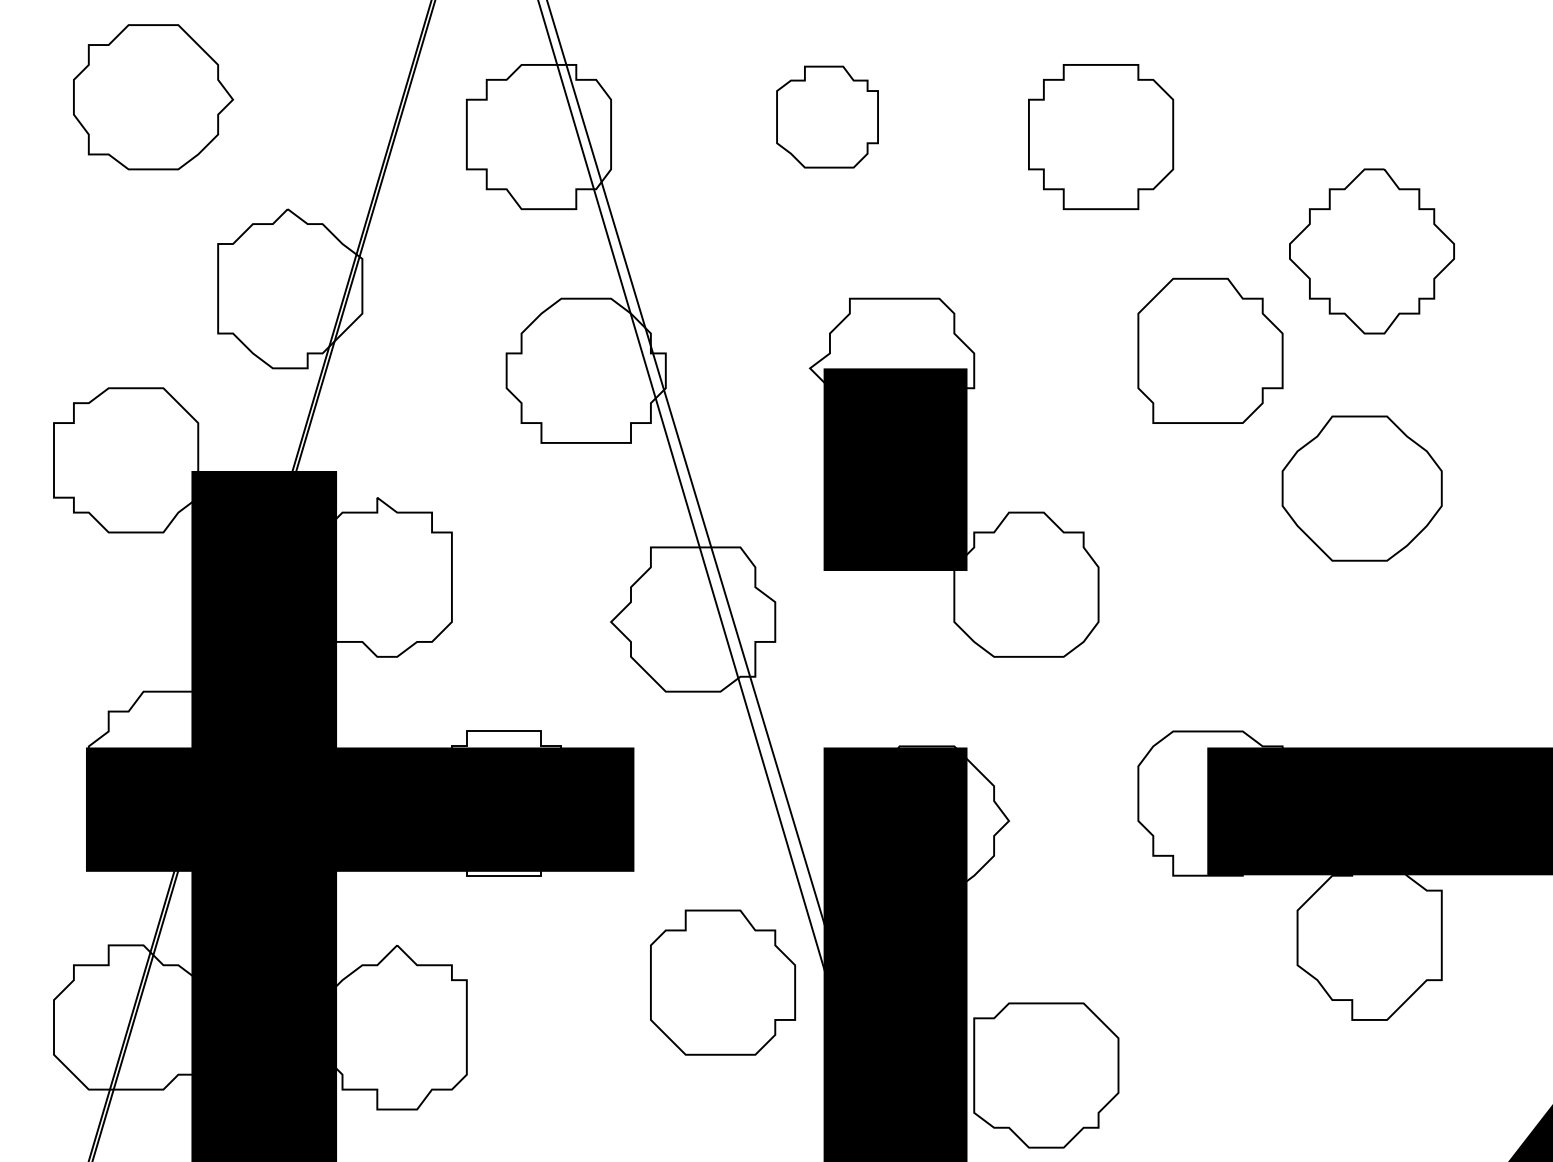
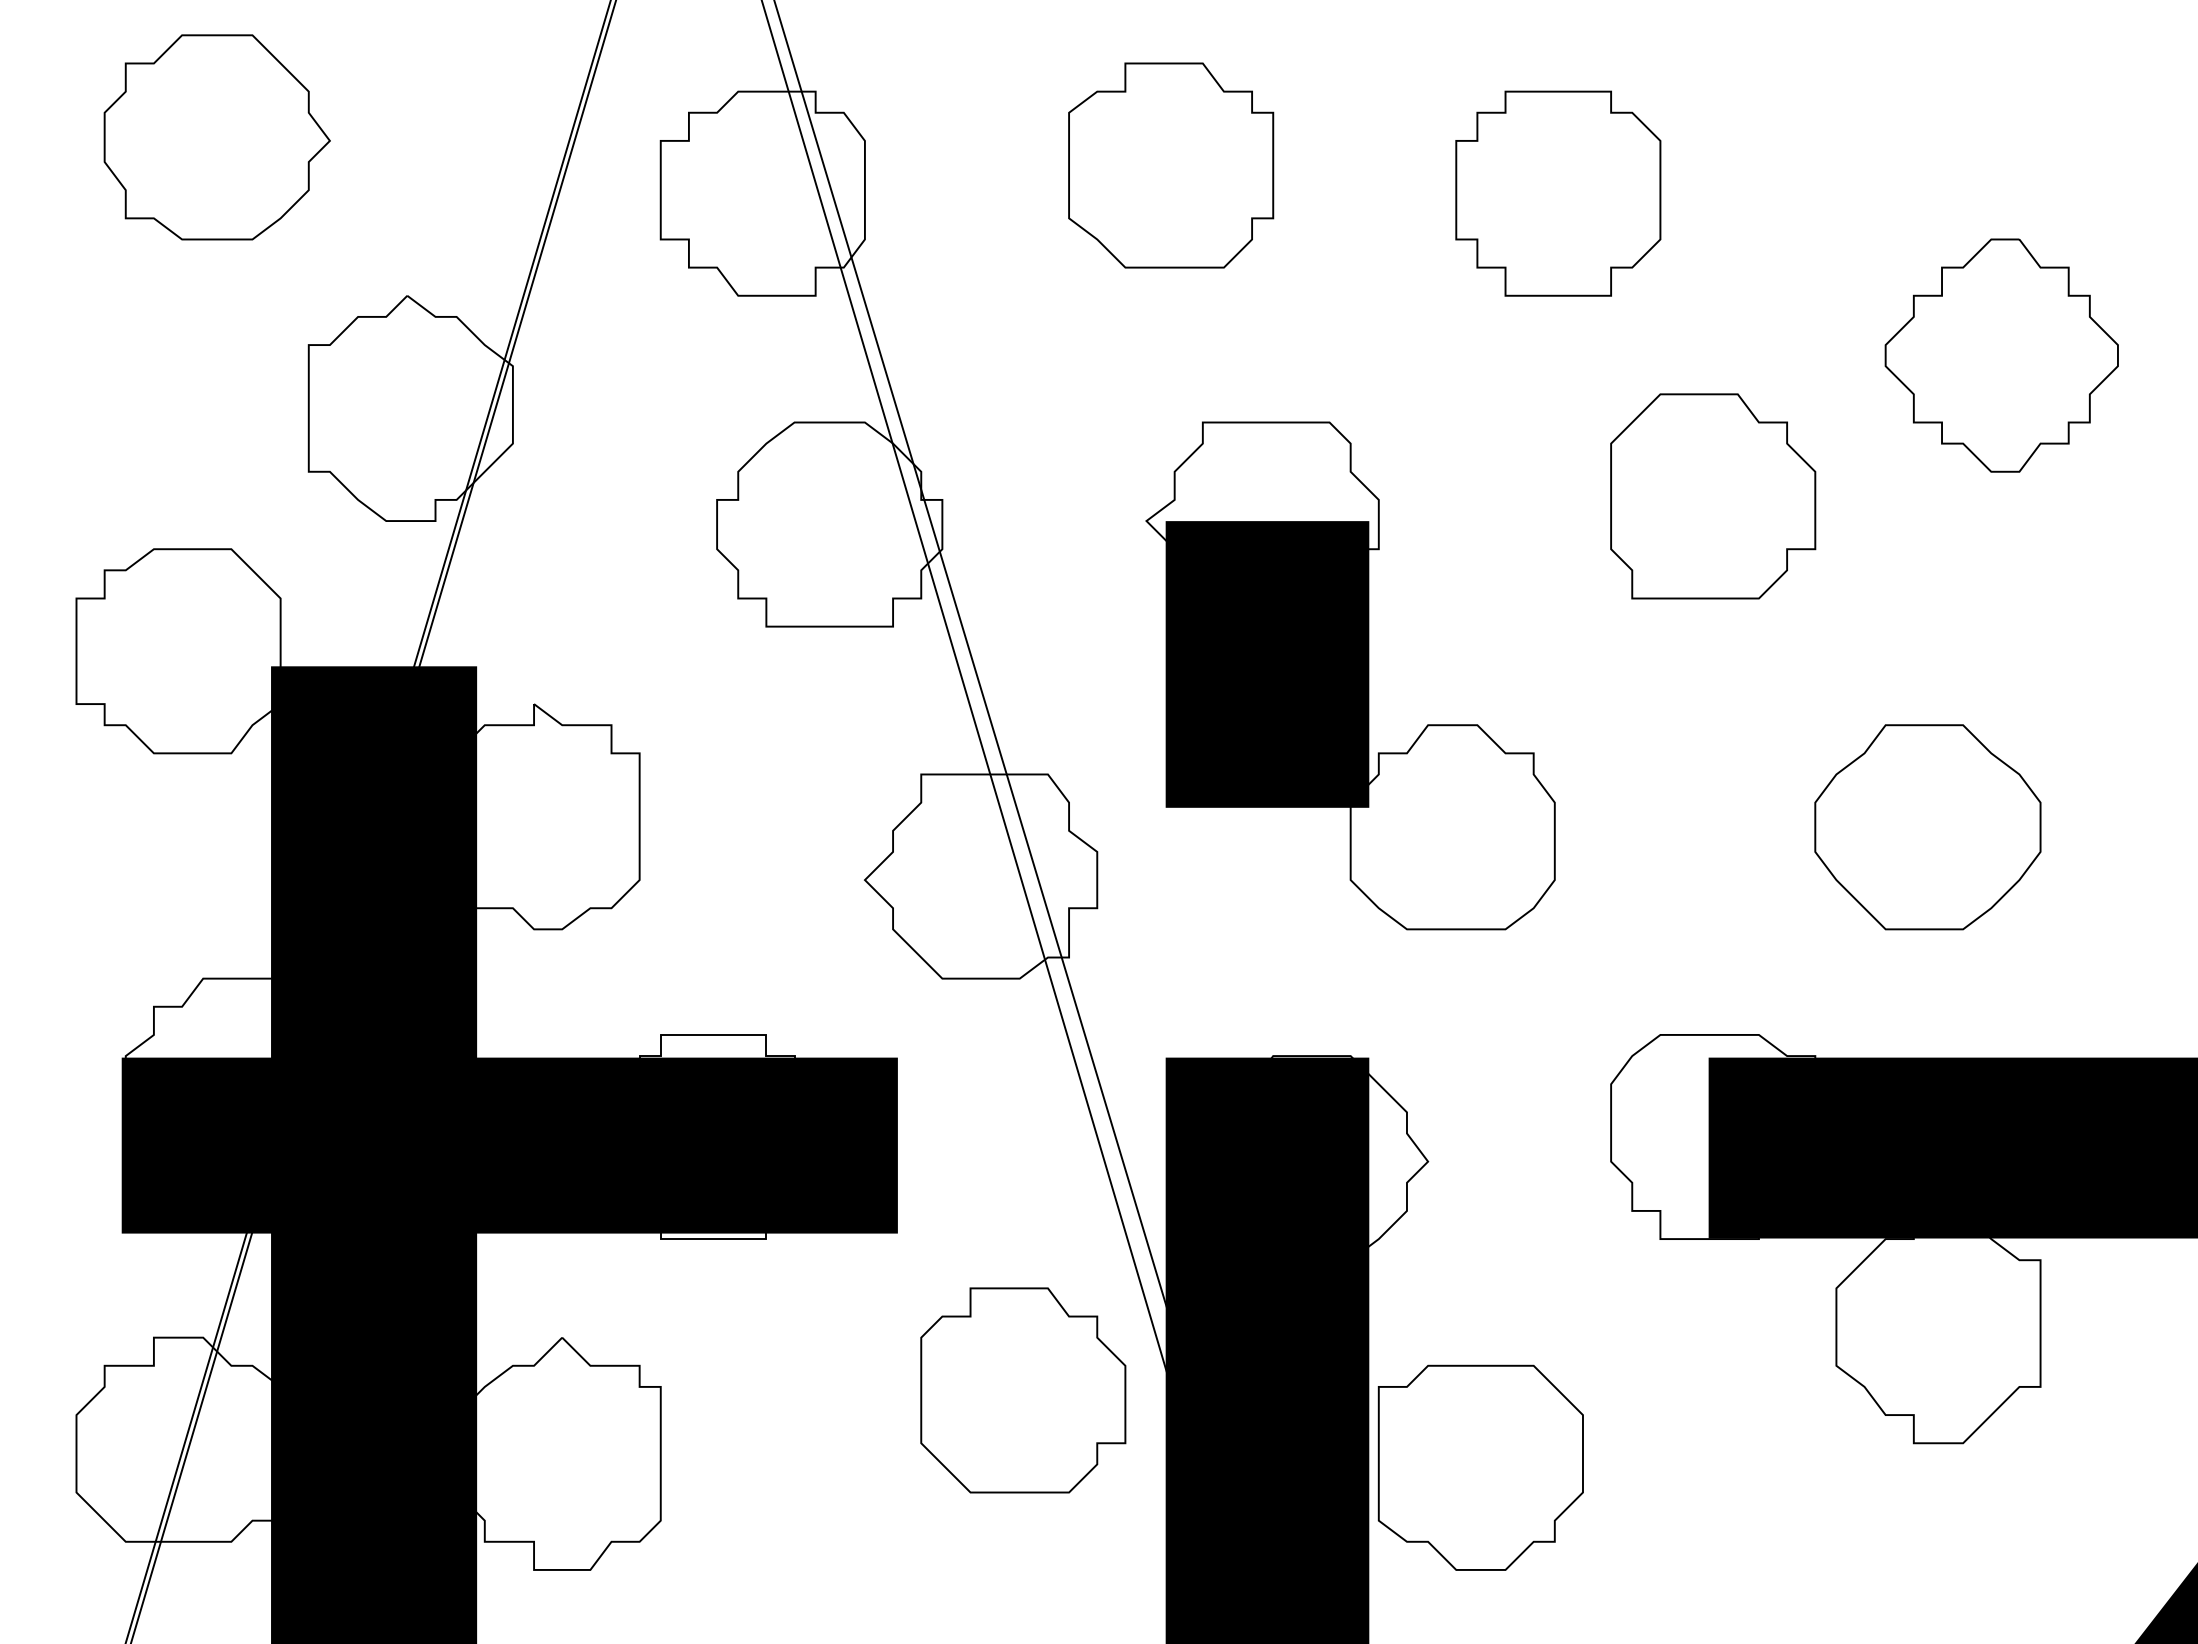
part: (827, 117) -> (1171, 165), size x1.43
part: (1371, 251) -> (2001, 355), moved
part: (1361, 488) -> (1927, 827), moved
part: (1046, 1075) -> (1480, 1467), moved

